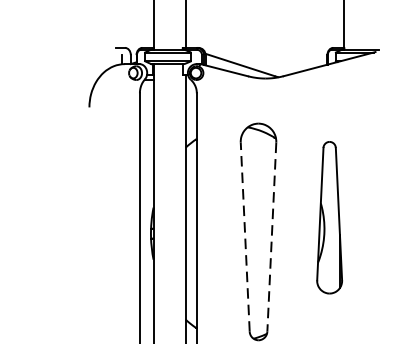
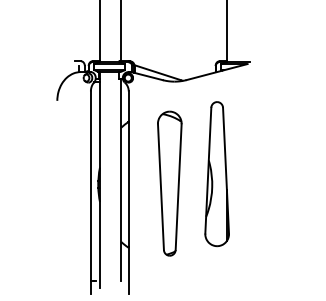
part: (328, 218) -> (216, 174), size x1.43
line: (244, 237) -> (160, 187), dashed -> solid
line: (271, 237) -> (178, 187), dashed -> solid

